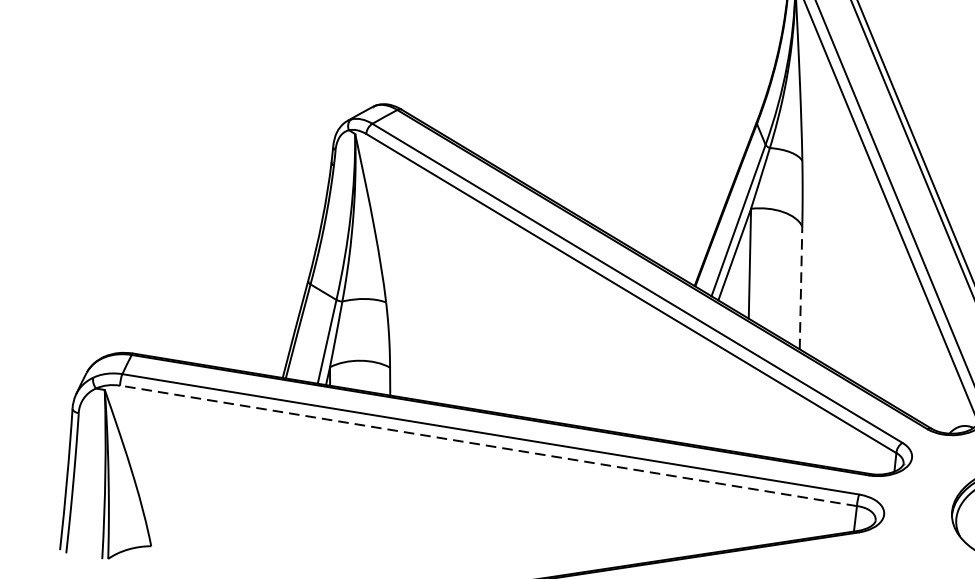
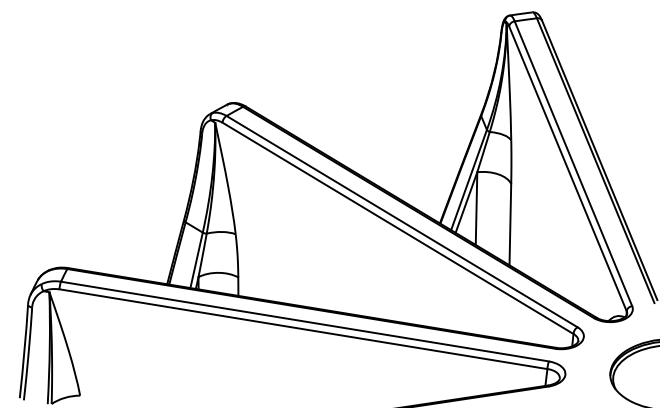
line: (801, 287) -> (510, 224), dashed -> solid
line: (488, 446) -> (303, 329), dashed -> solid

